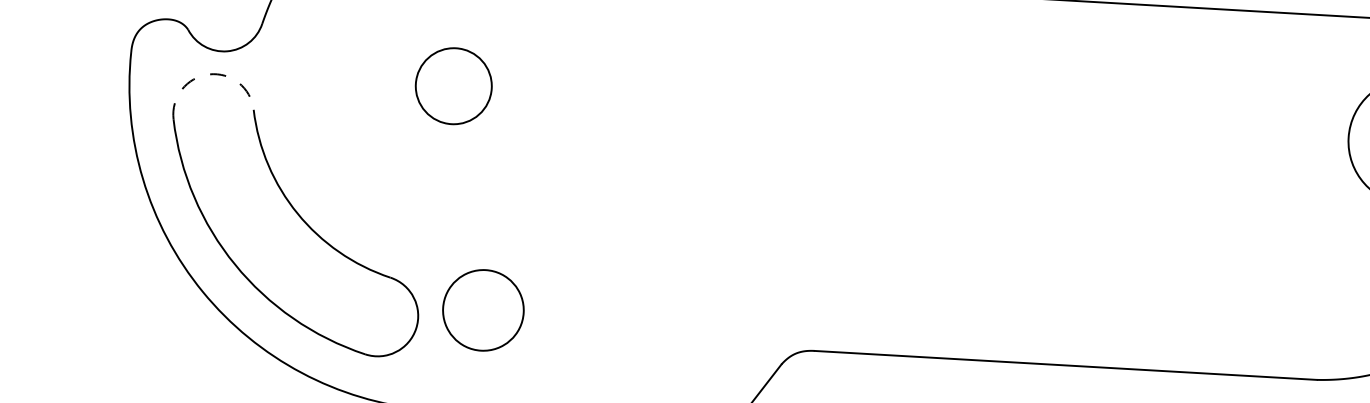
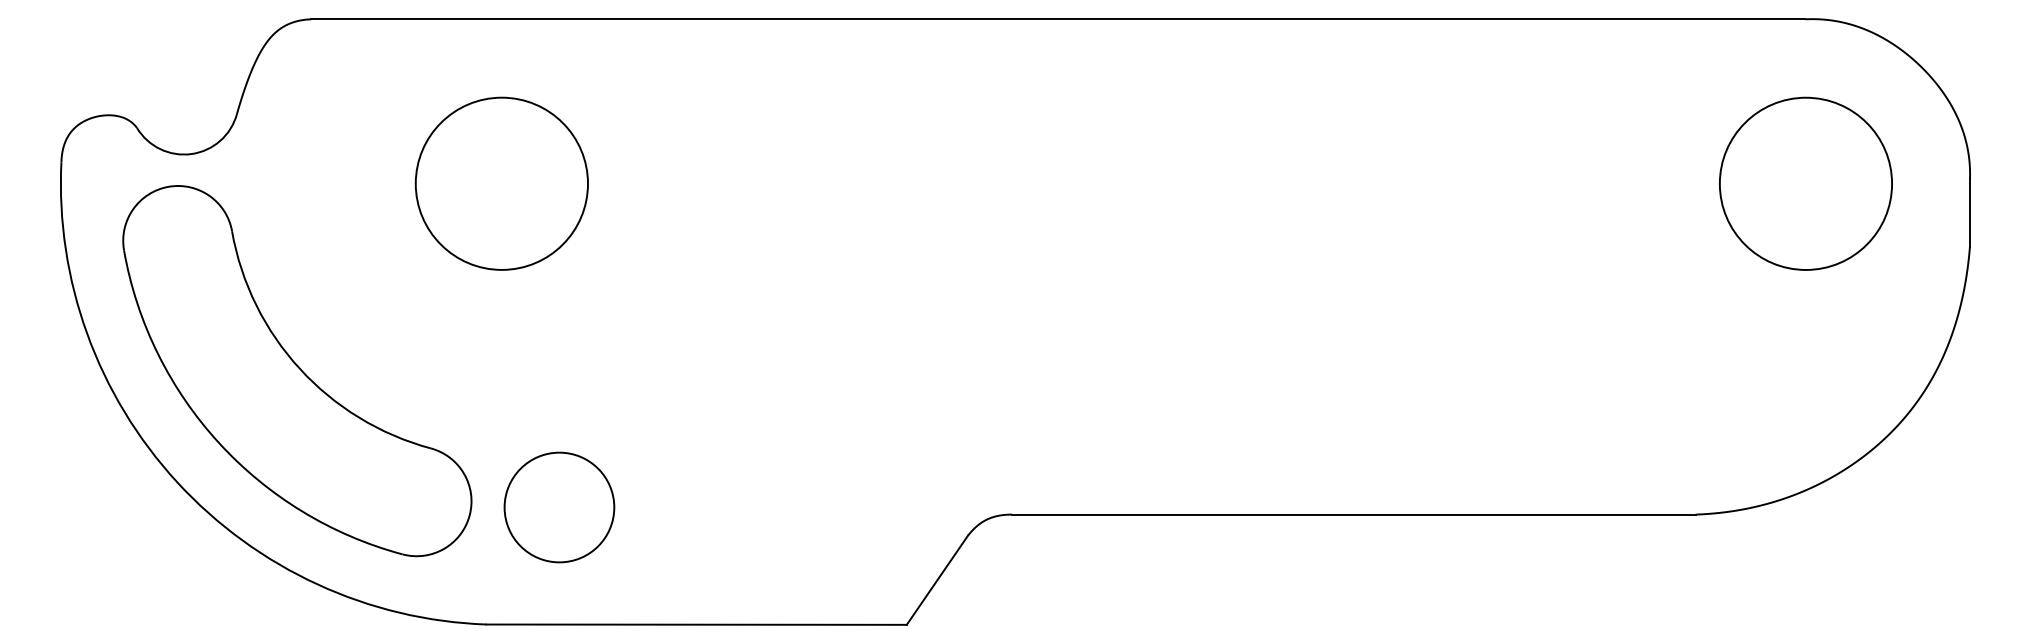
arc: (208, 74) -> (168, 186), dashed -> solid
circle: (453, 86) -> (501, 183), size x1.67
circle: (483, 310) -> (559, 507), moved

